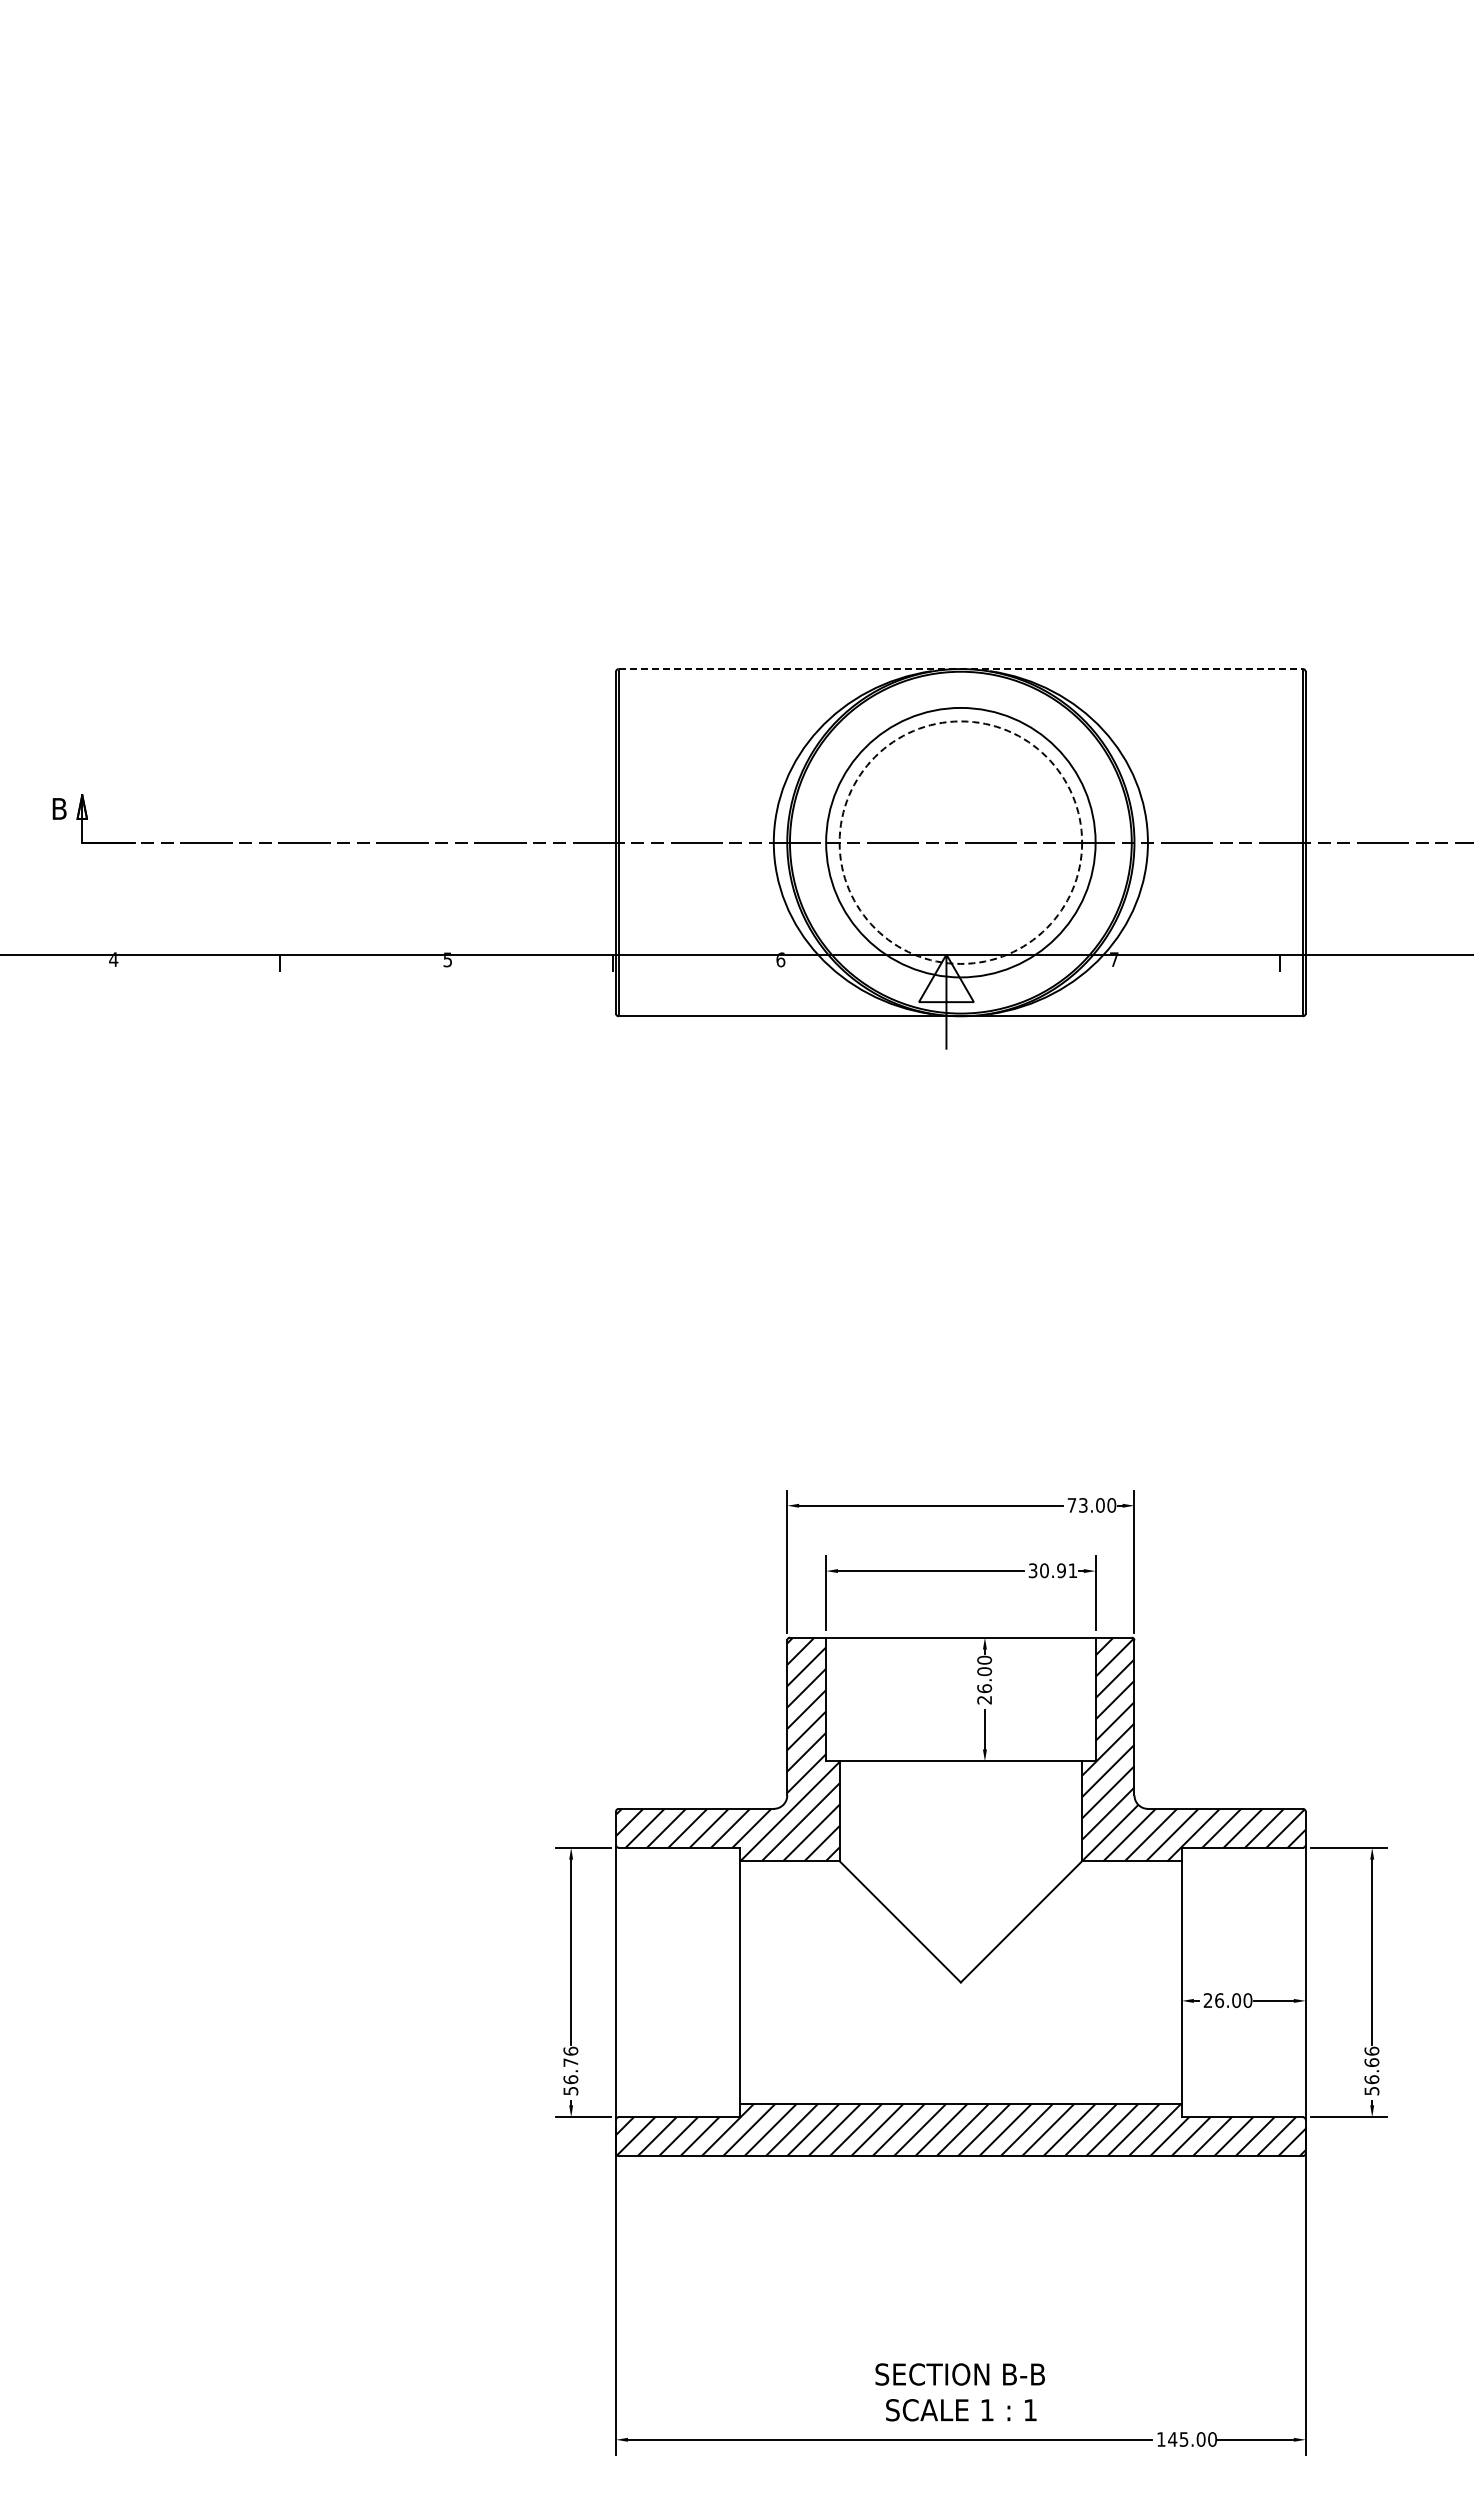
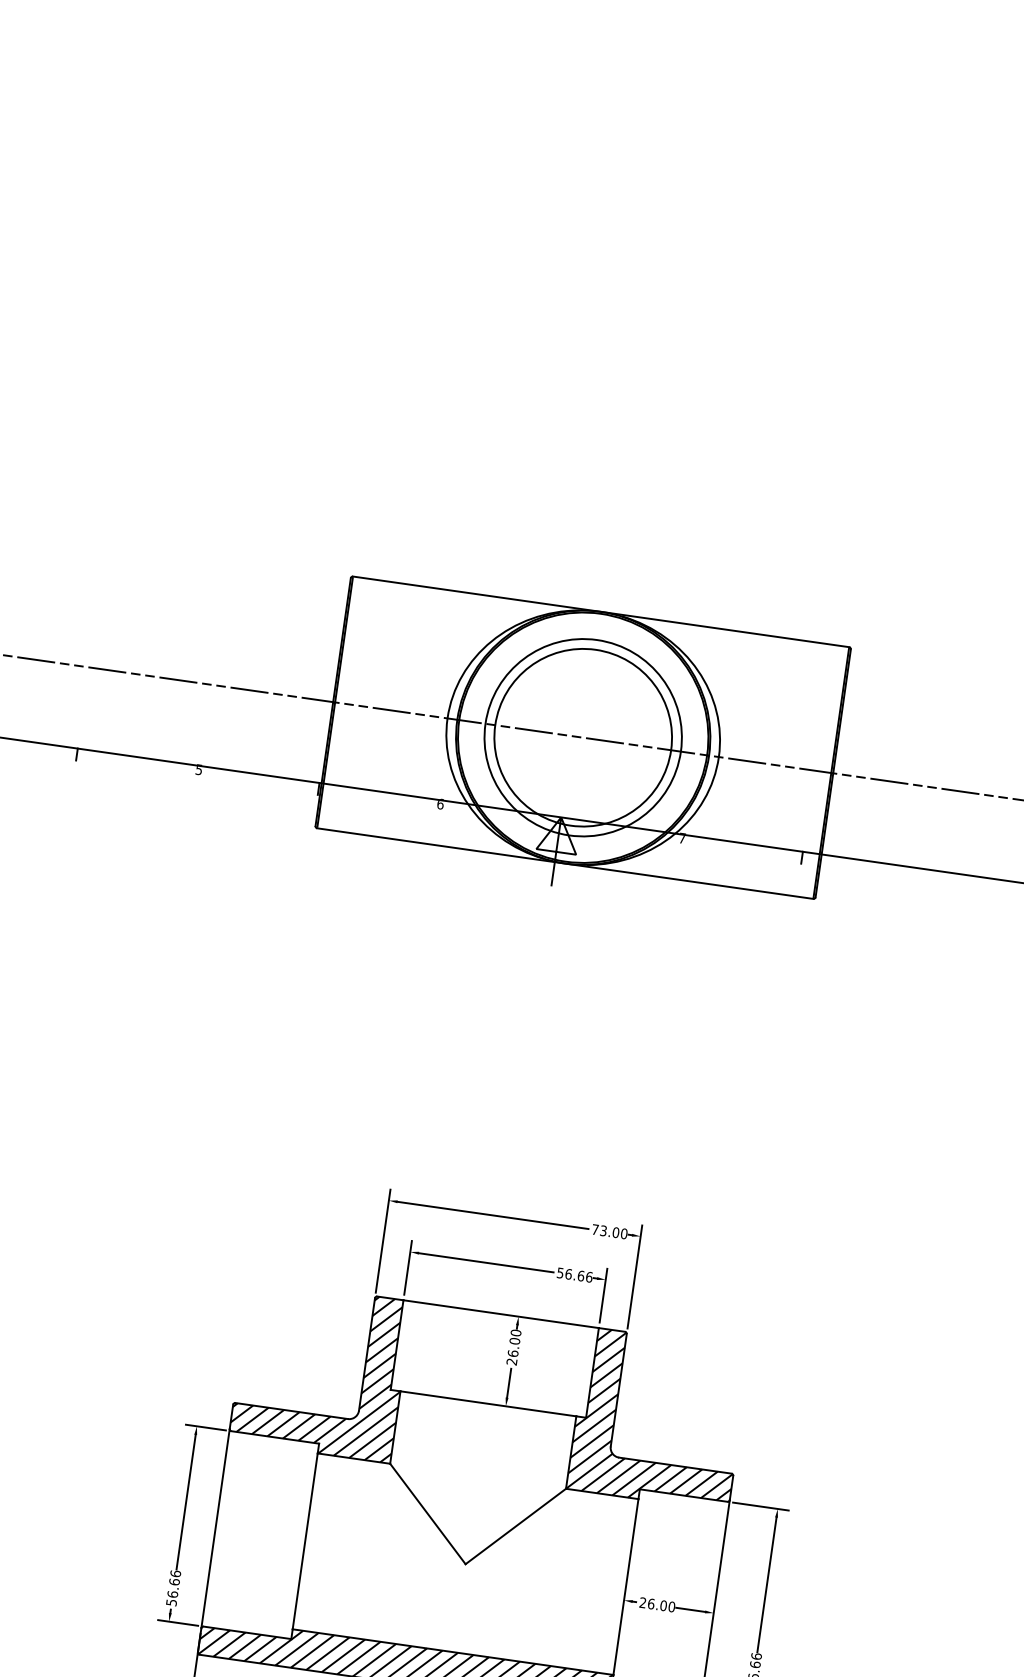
line: (961, 669) -> (601, 612), dashed -> solid
circle: (960, 842) -> (582, 737), dashed -> solid
text: (1053, 1570) -> (575, 1275), 30.91 -> 56.66
text: (570, 2062) -> (174, 1581), 56.76 -> 56.66

